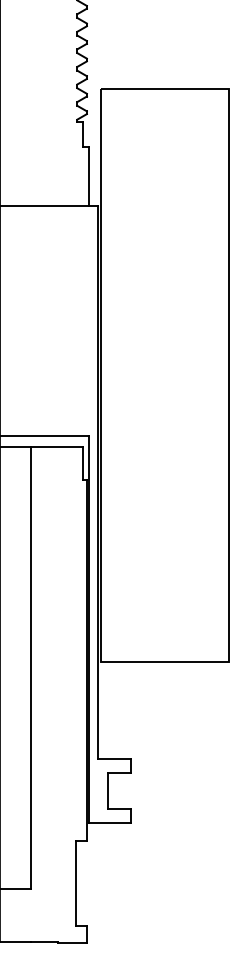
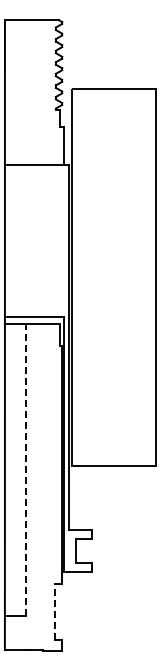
line: (31, 667) -> (25, 469), solid -> dashed
line: (75, 883) -> (54, 611), solid -> dashed

